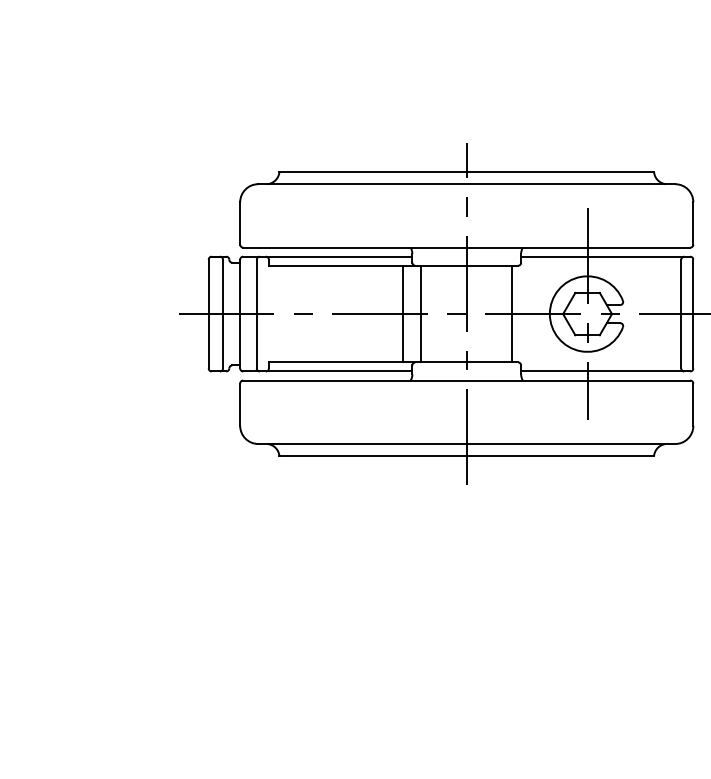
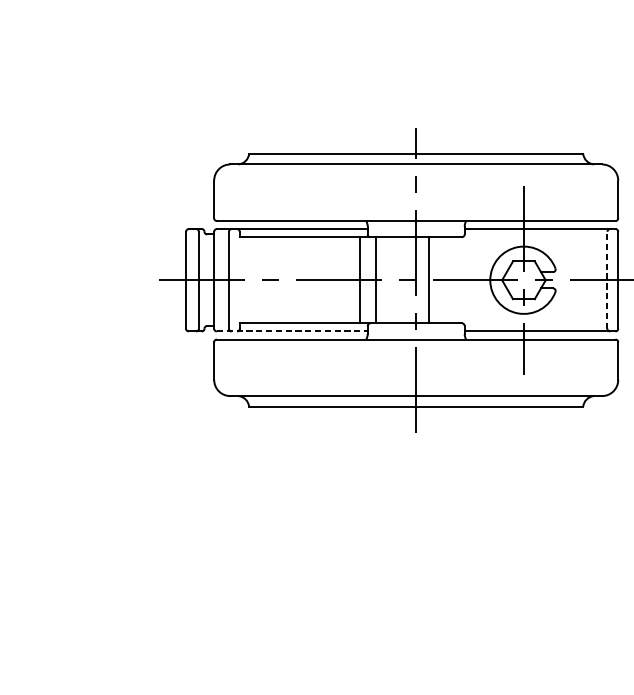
line: (512, 313) -> (429, 279), moved
line: (681, 313) -> (607, 279), solid -> dashed
line: (327, 371) -> (292, 331), solid -> dashed

